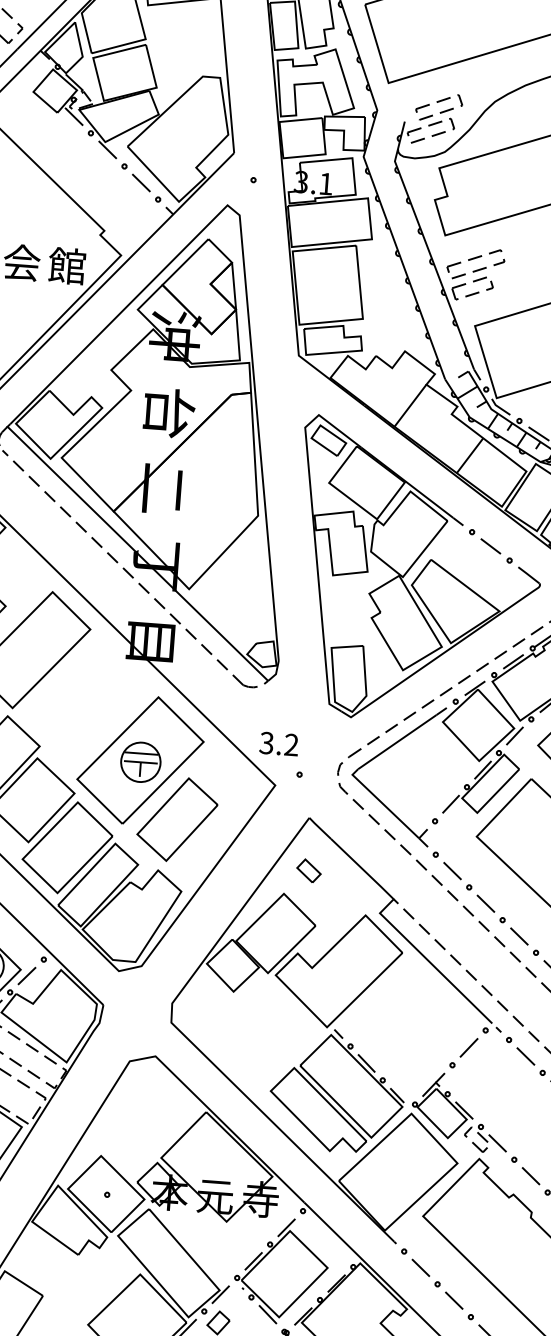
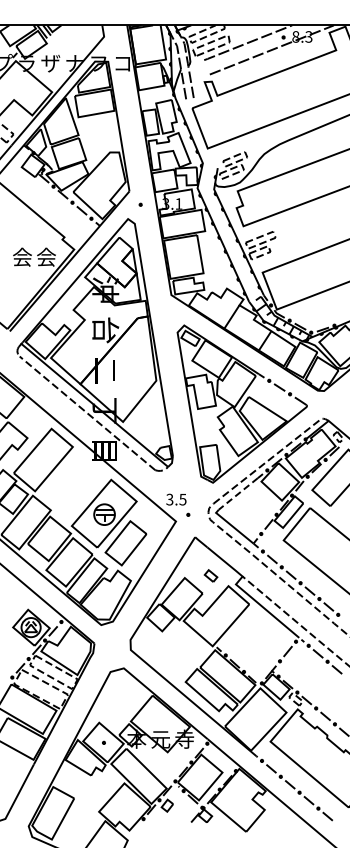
text: (65, 264) -> (45, 256), 館 -> 会
line: (395, 743) -> (237, 494), solid -> dashed
text: (290, 744) -> (182, 499), 3.2 -> 3.5
part: (307, 869) -> (210, 575), moved

